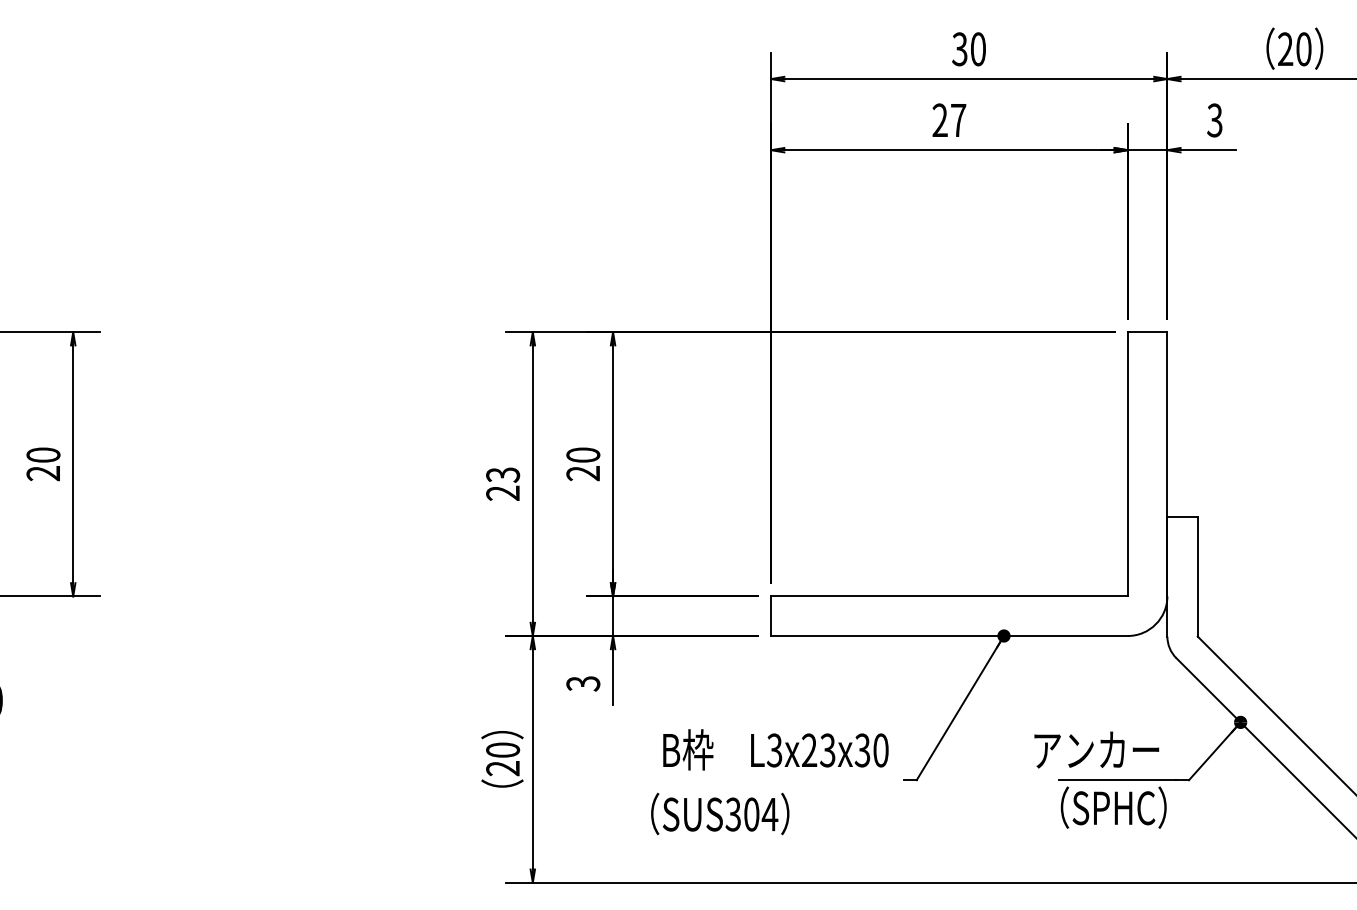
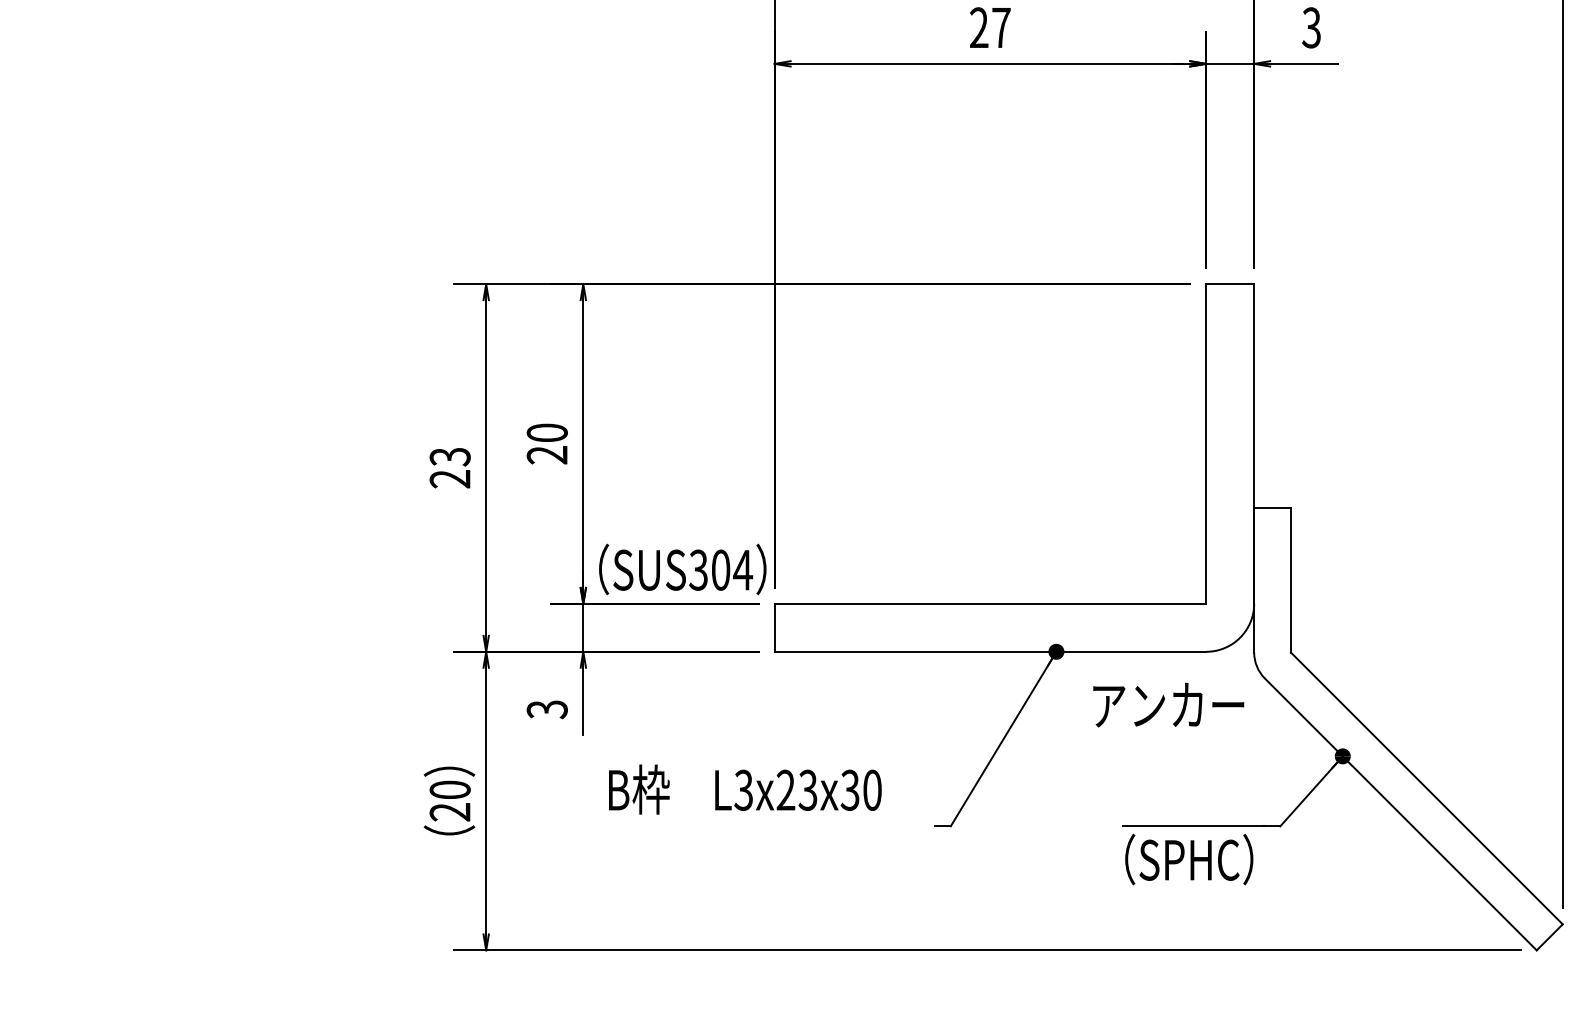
text: (775, 749) -> (744, 789), moved
text: (1096, 749) -> (1168, 704), moved
text: (720, 813) -> (683, 568), moved

